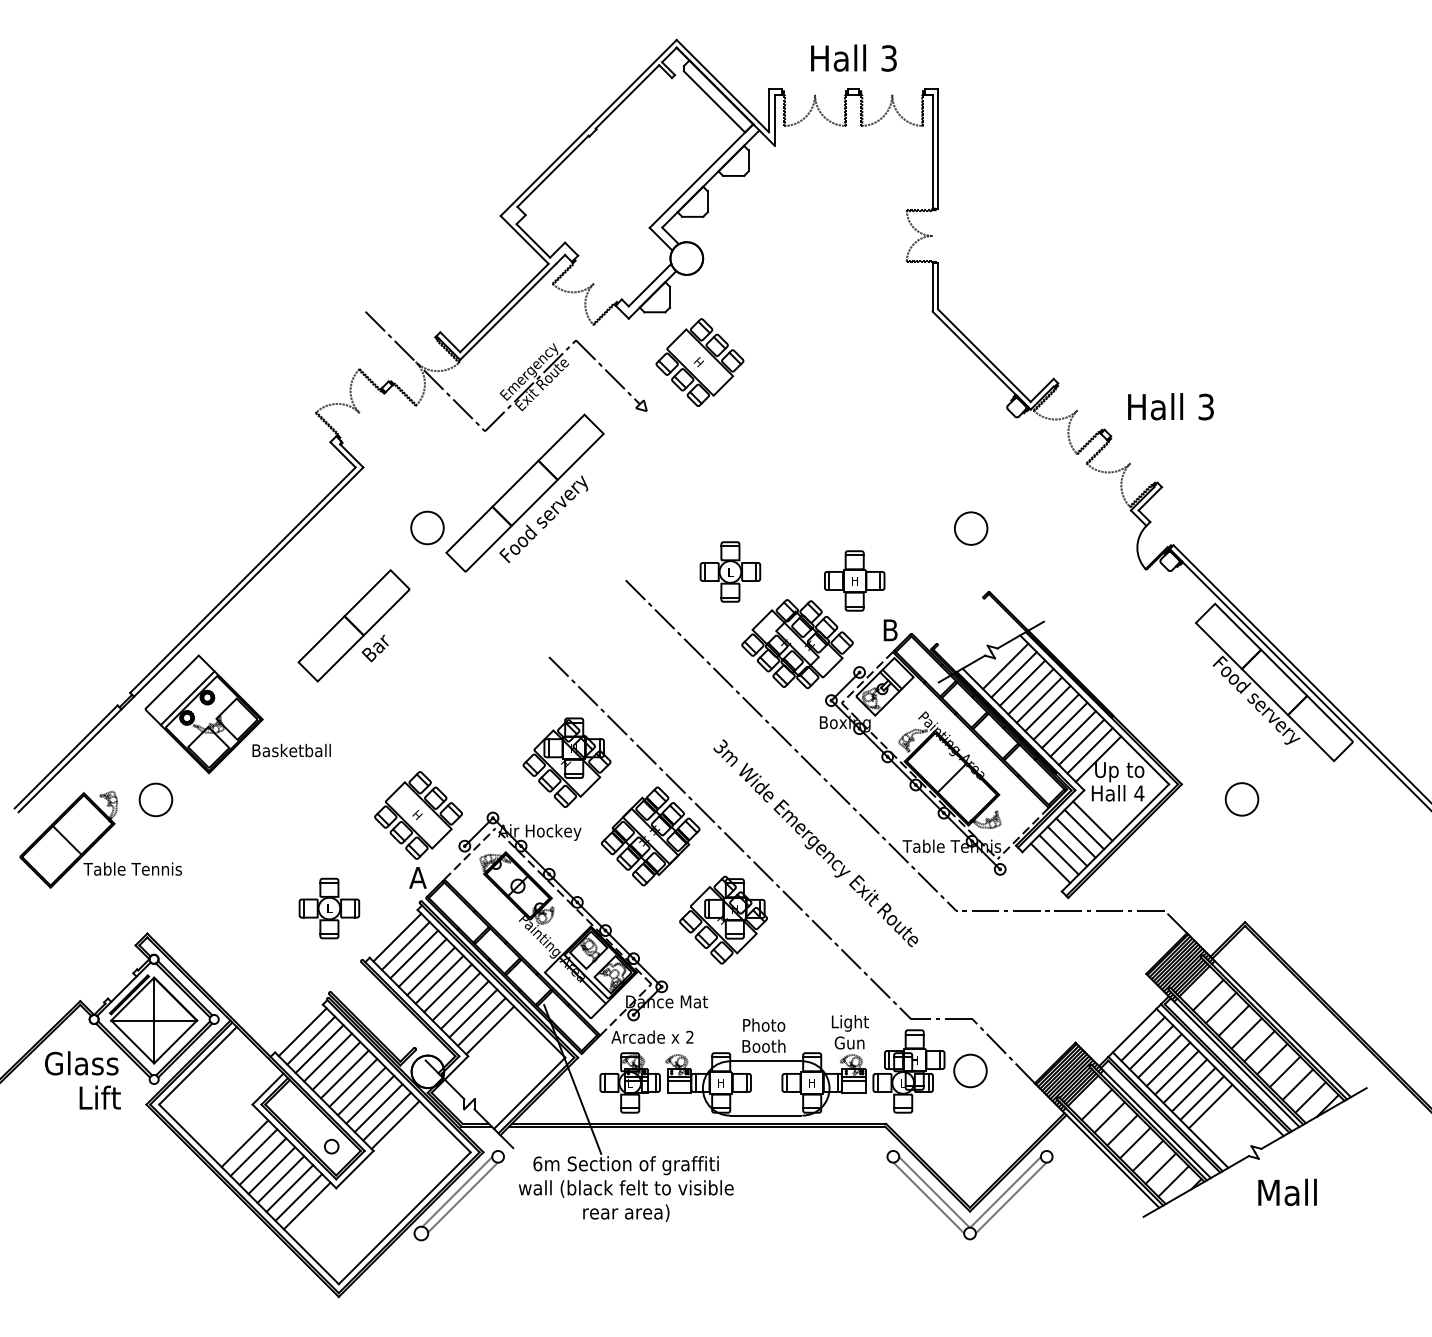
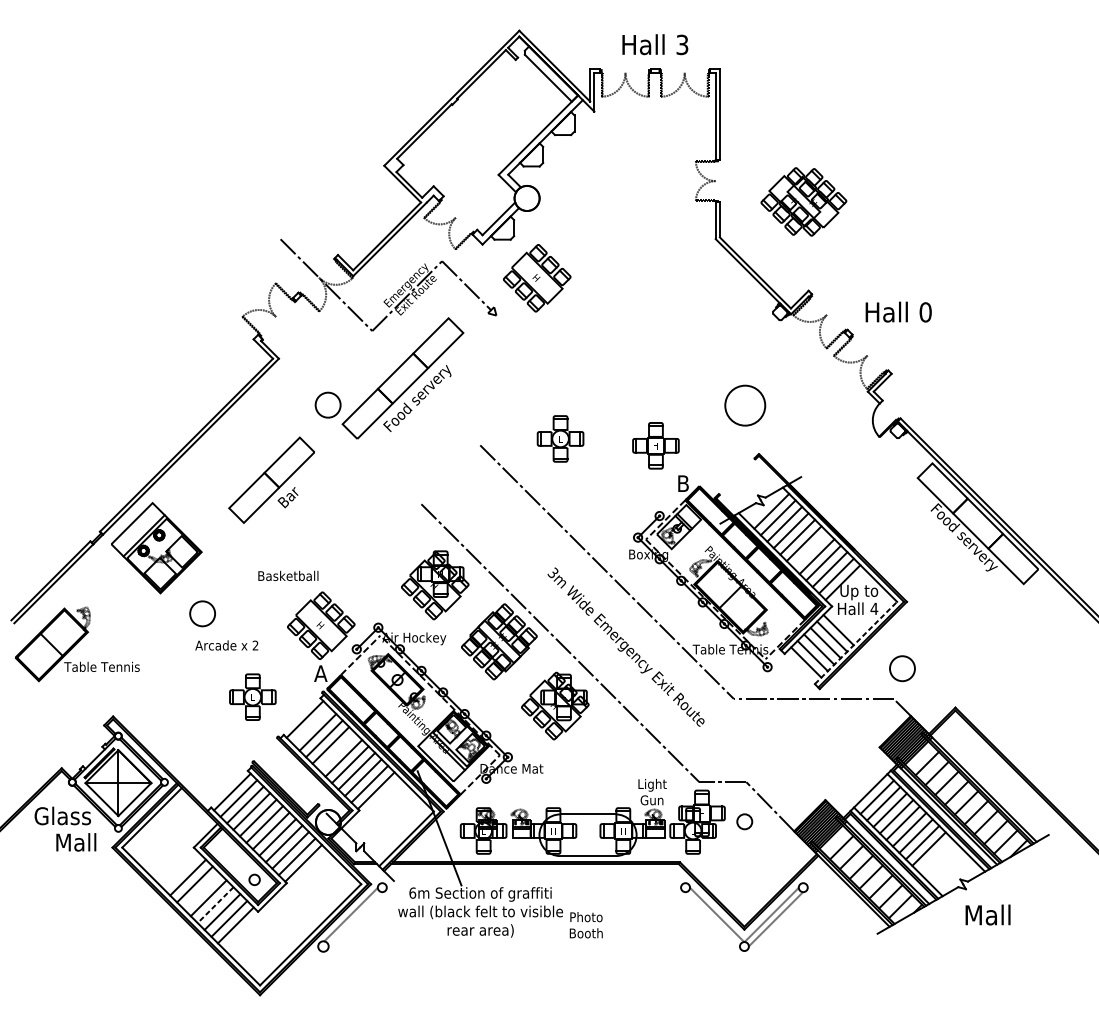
text: (1206, 406) -> (925, 311), 3 -> 0
circle: (970, 528) -> (744, 405), size x1.6
part: (797, 643) -> (803, 201), moved
line: (1056, 716) -> (810, 549), removed
text: (291, 750) -> (288, 575), moved
circle: (155, 799) -> (202, 613), moved
circle: (1241, 799) -> (902, 668), moved
line: (1115, 837) -> (856, 642), solid -> dashed
line: (405, 945) -> (311, 725), removed
line: (439, 979) -> (337, 751), removed
text: (763, 1035) -> (585, 925), moved
text: (652, 1036) -> (226, 644), moved
circle: (970, 1070) -> (744, 821), size x0.6
text: (99, 1097) -> (76, 842), Lift -> Mall
line: (262, 1161) -> (201, 891), removed
line: (280, 1179) -> (215, 905), solid -> dashed
line: (462, 1197) -> (354, 918), removed
line: (928, 1197) -> (712, 918), removed

